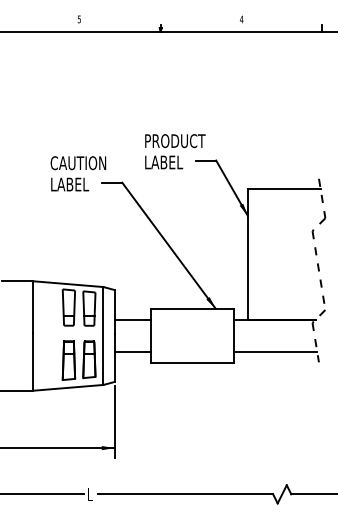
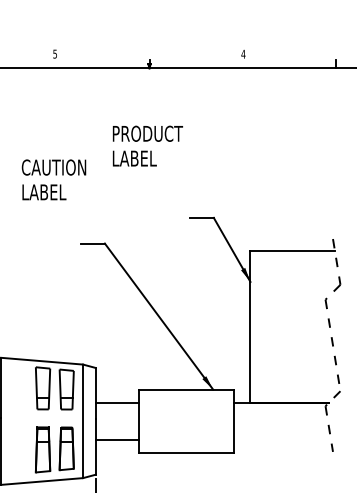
text: (175, 151) -> (148, 145), moved
text: (78, 173) -> (54, 179), moved
line: (275, 352) -> (282, 440), removed

